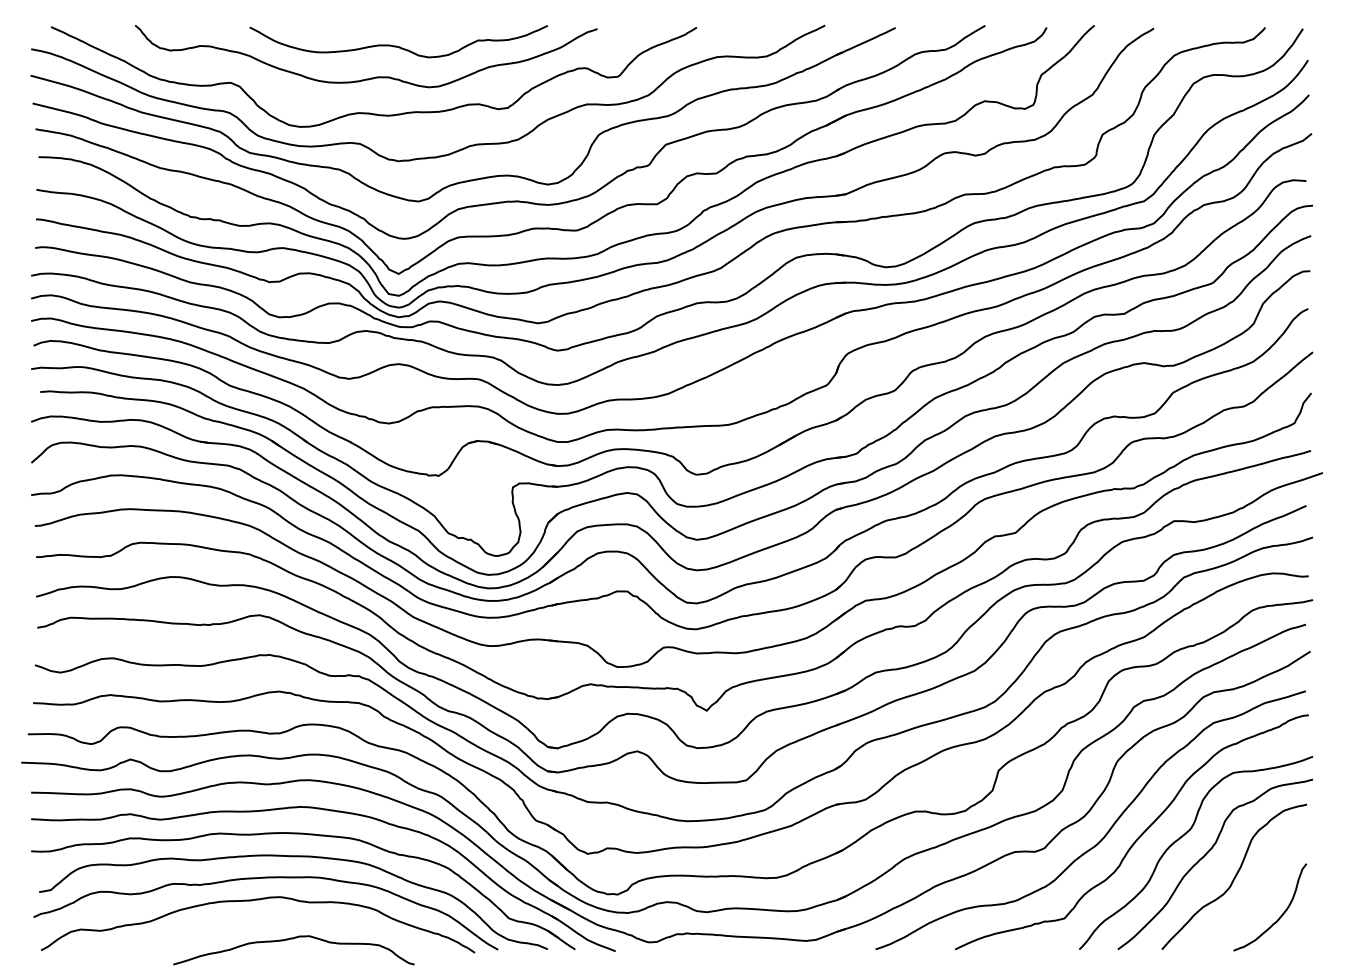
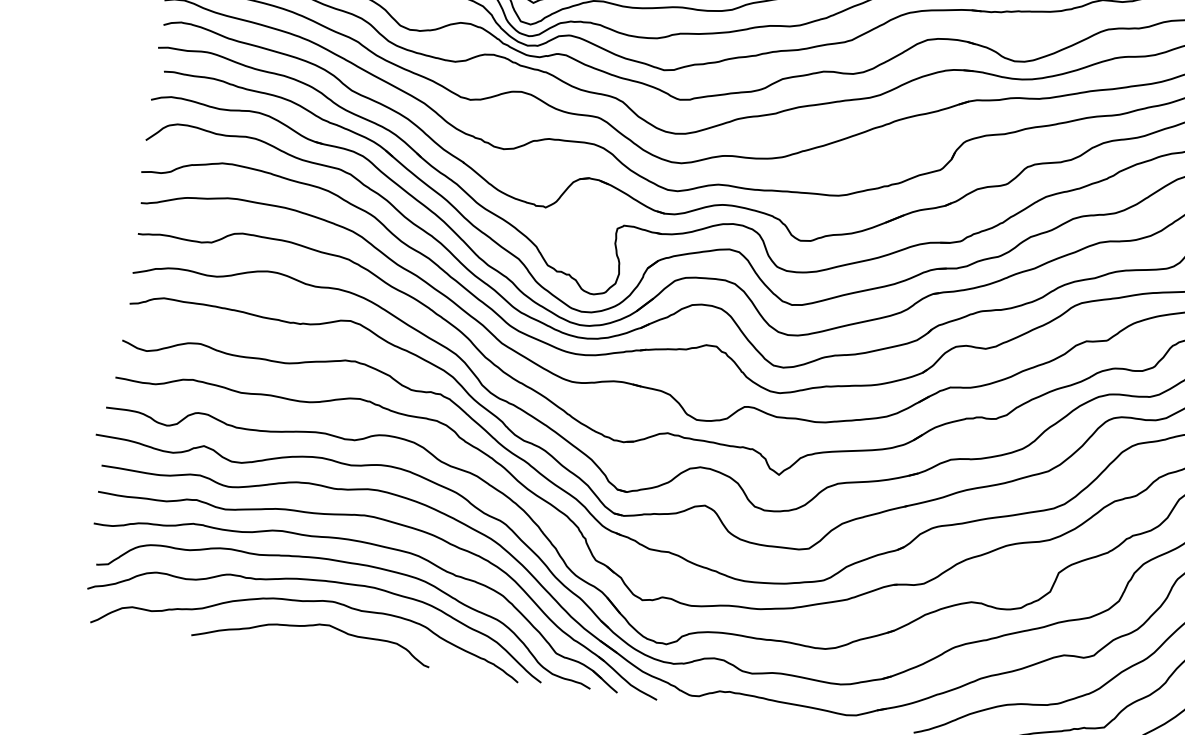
curve: (293, 939) -> (313, 626), moved

